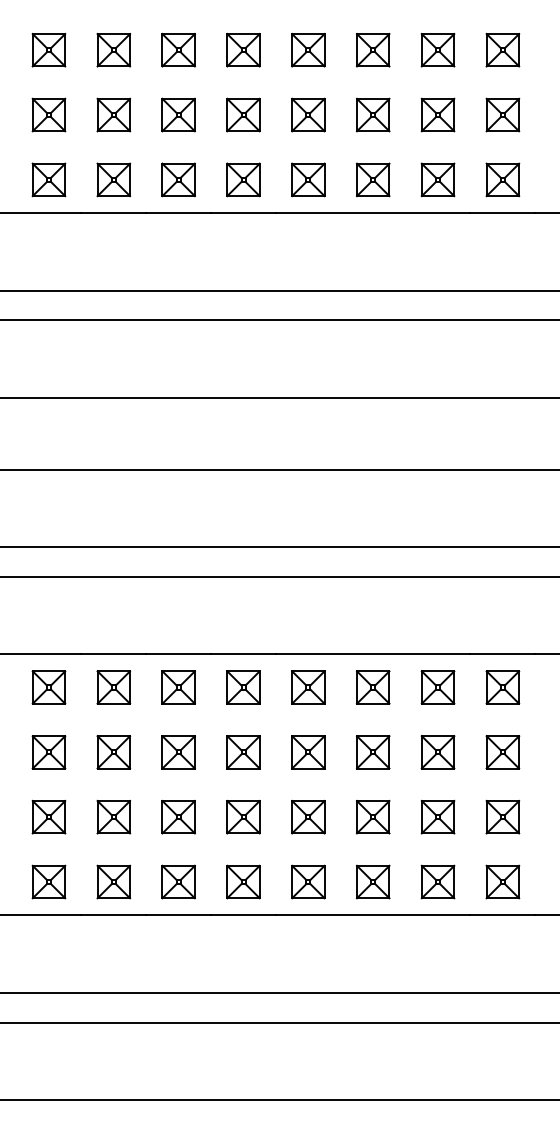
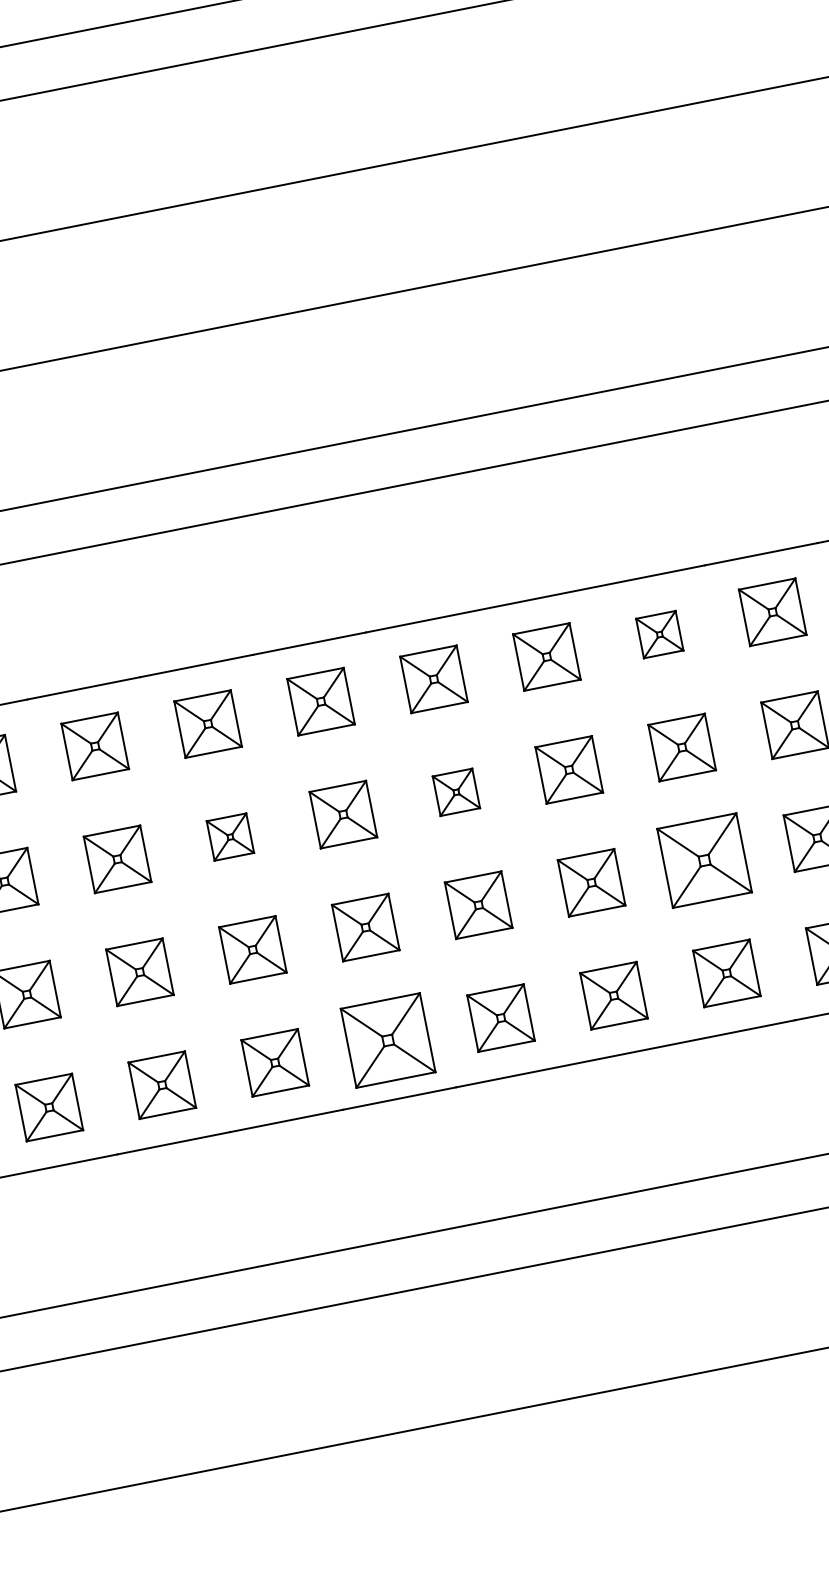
part: (437, 687) -> (658, 634), size x0.7
part: (178, 752) -> (230, 837), size x0.7
part: (308, 752) -> (456, 792), size x0.7
part: (437, 816) -> (703, 859), size x1.4
part: (243, 881) -> (387, 1039), size x1.4

